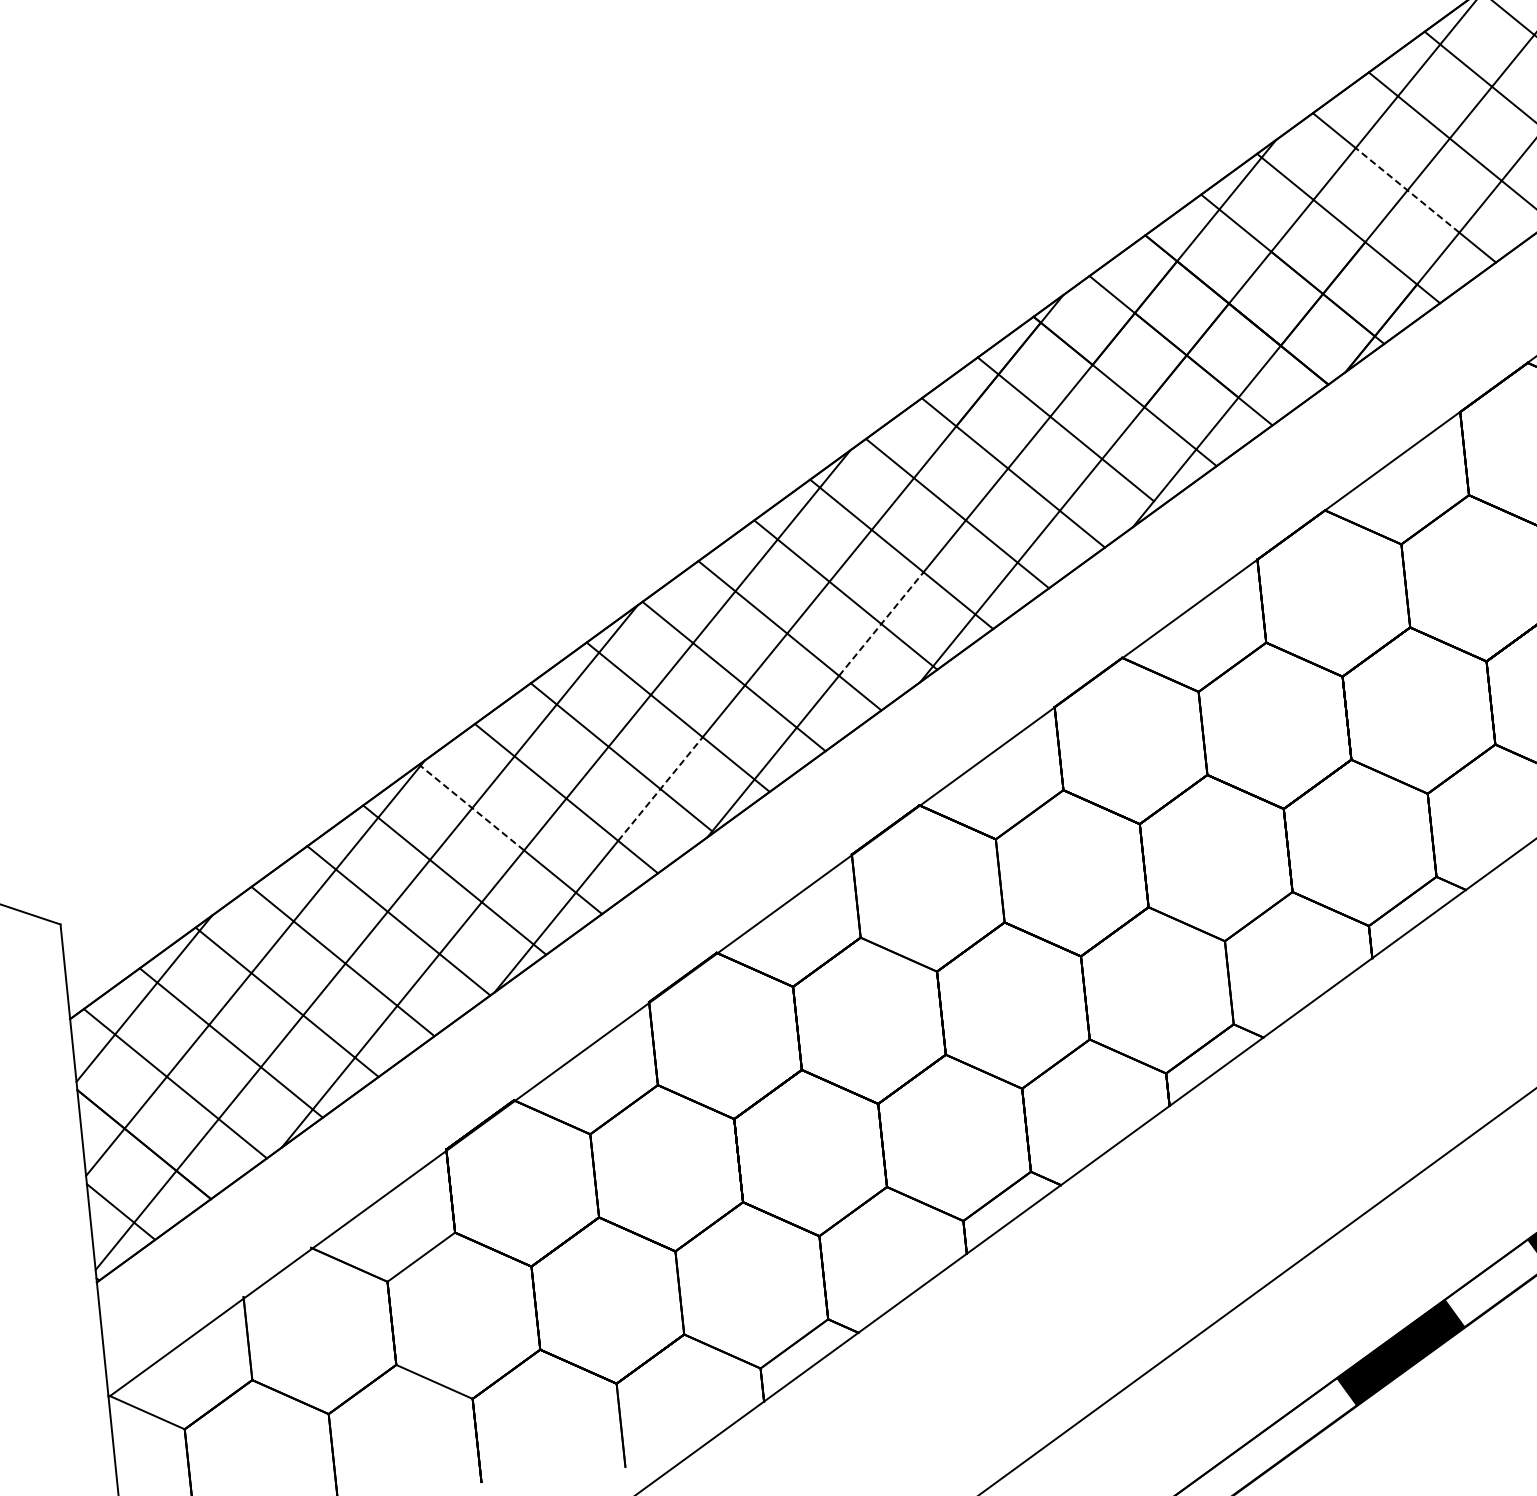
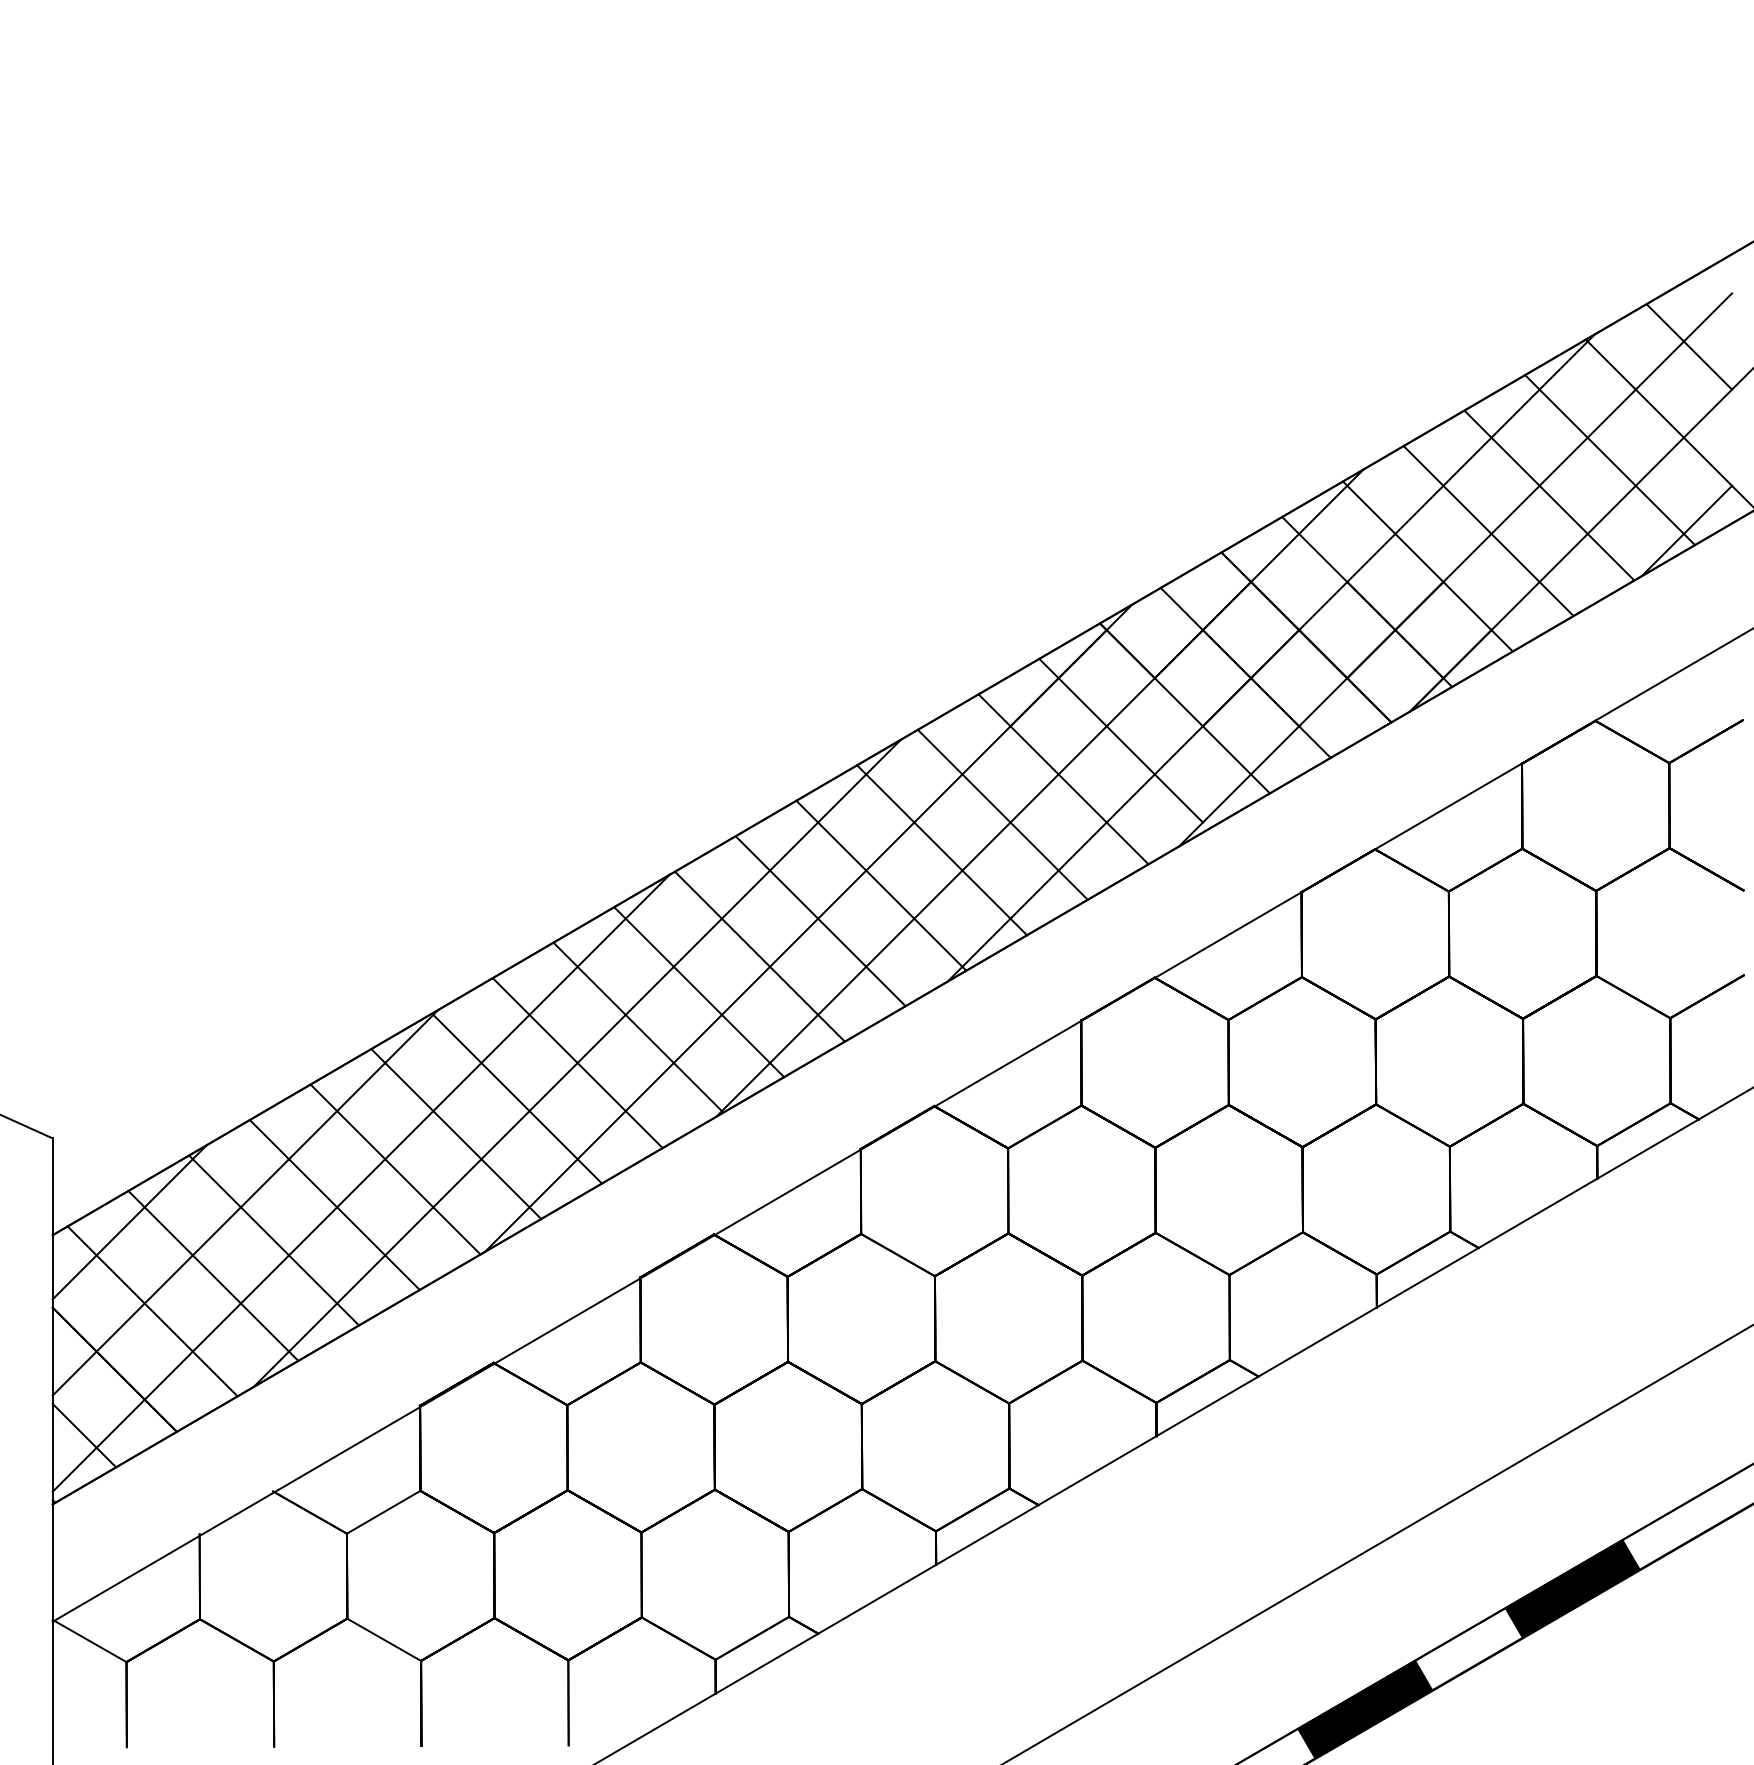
line: (1407, 189) -> (1491, 533), dashed -> solid
line: (881, 623) -> (914, 918), dashed -> solid
line: (661, 788) -> (674, 1062), dashed -> solid
line: (472, 807) -> (481, 1062), dashed -> solid

